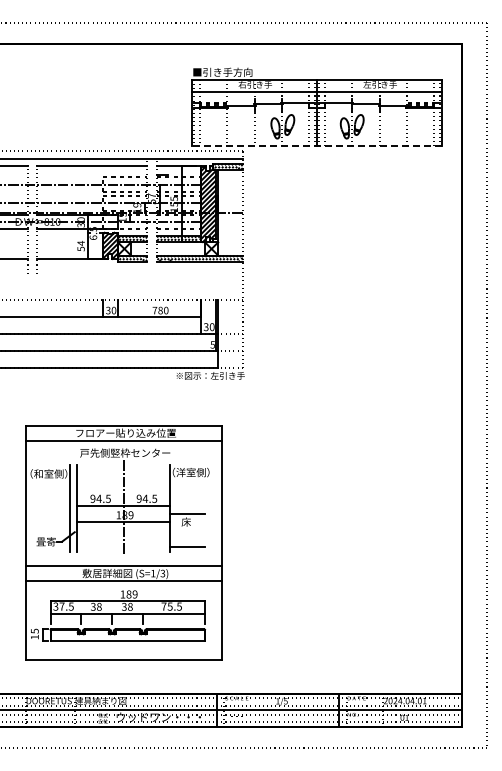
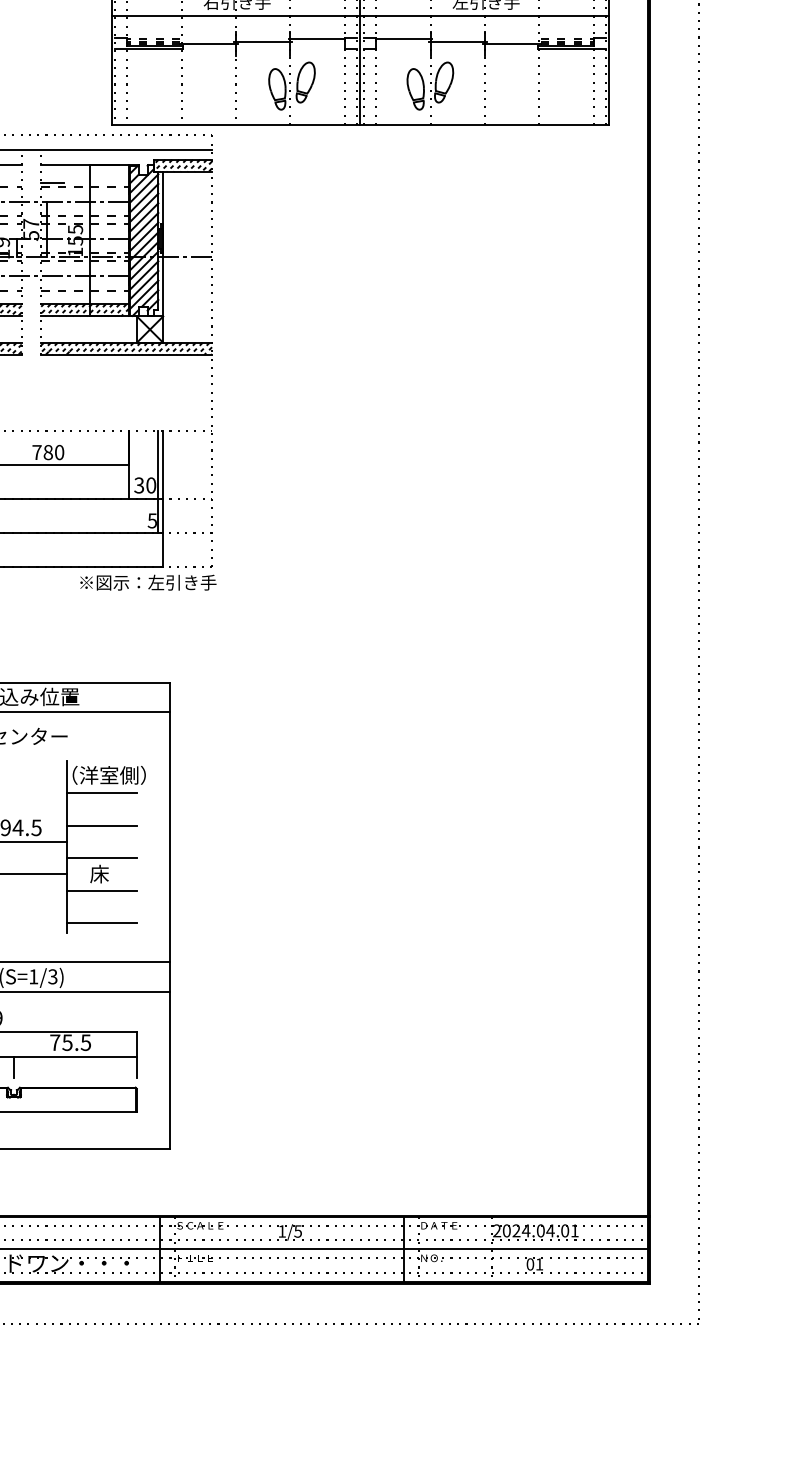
line: (317, 146) -> (361, 125), dashed -> solid
line: (187, 481) -> (101, 793), added
line: (187, 497) -> (101, 825), added
line: (187, 530) -> (101, 890), added

